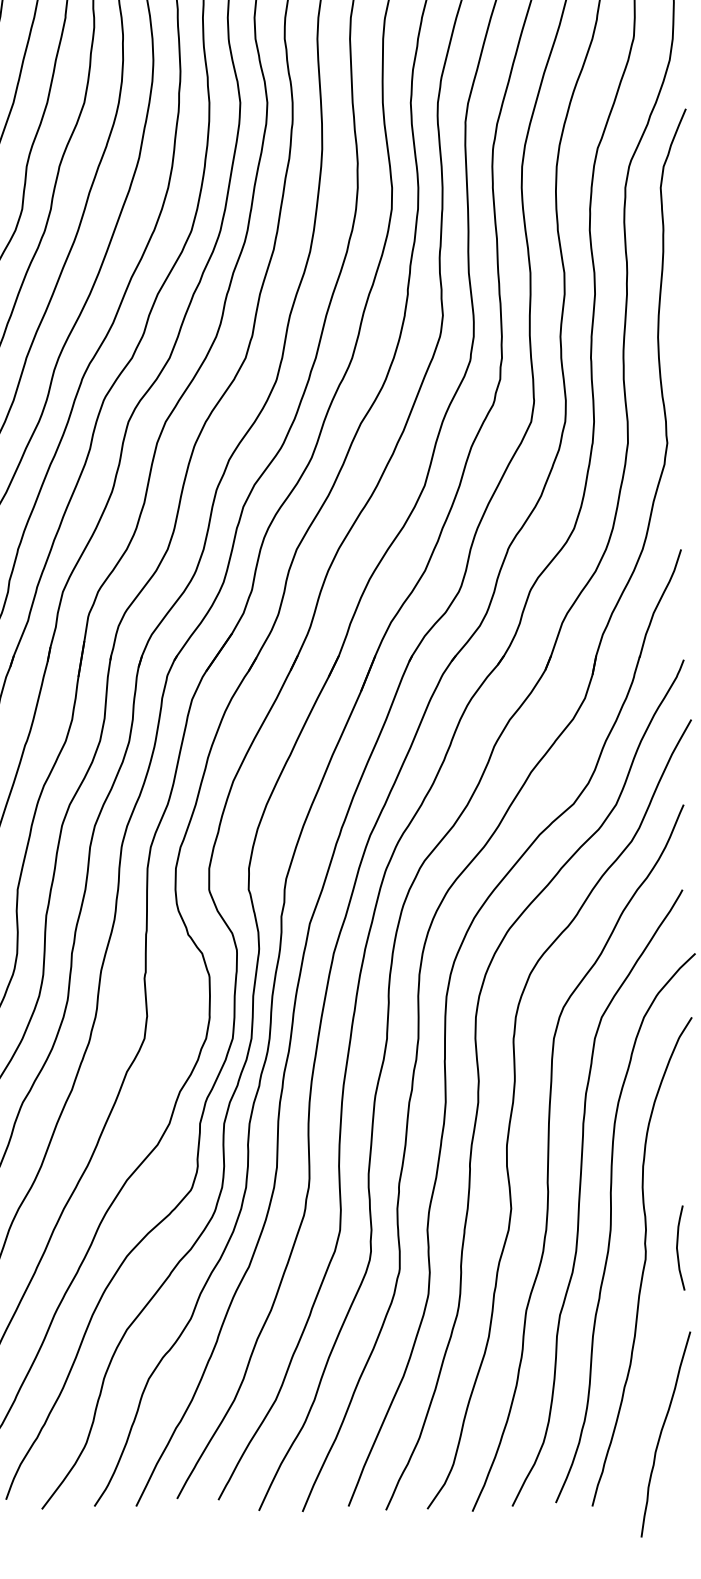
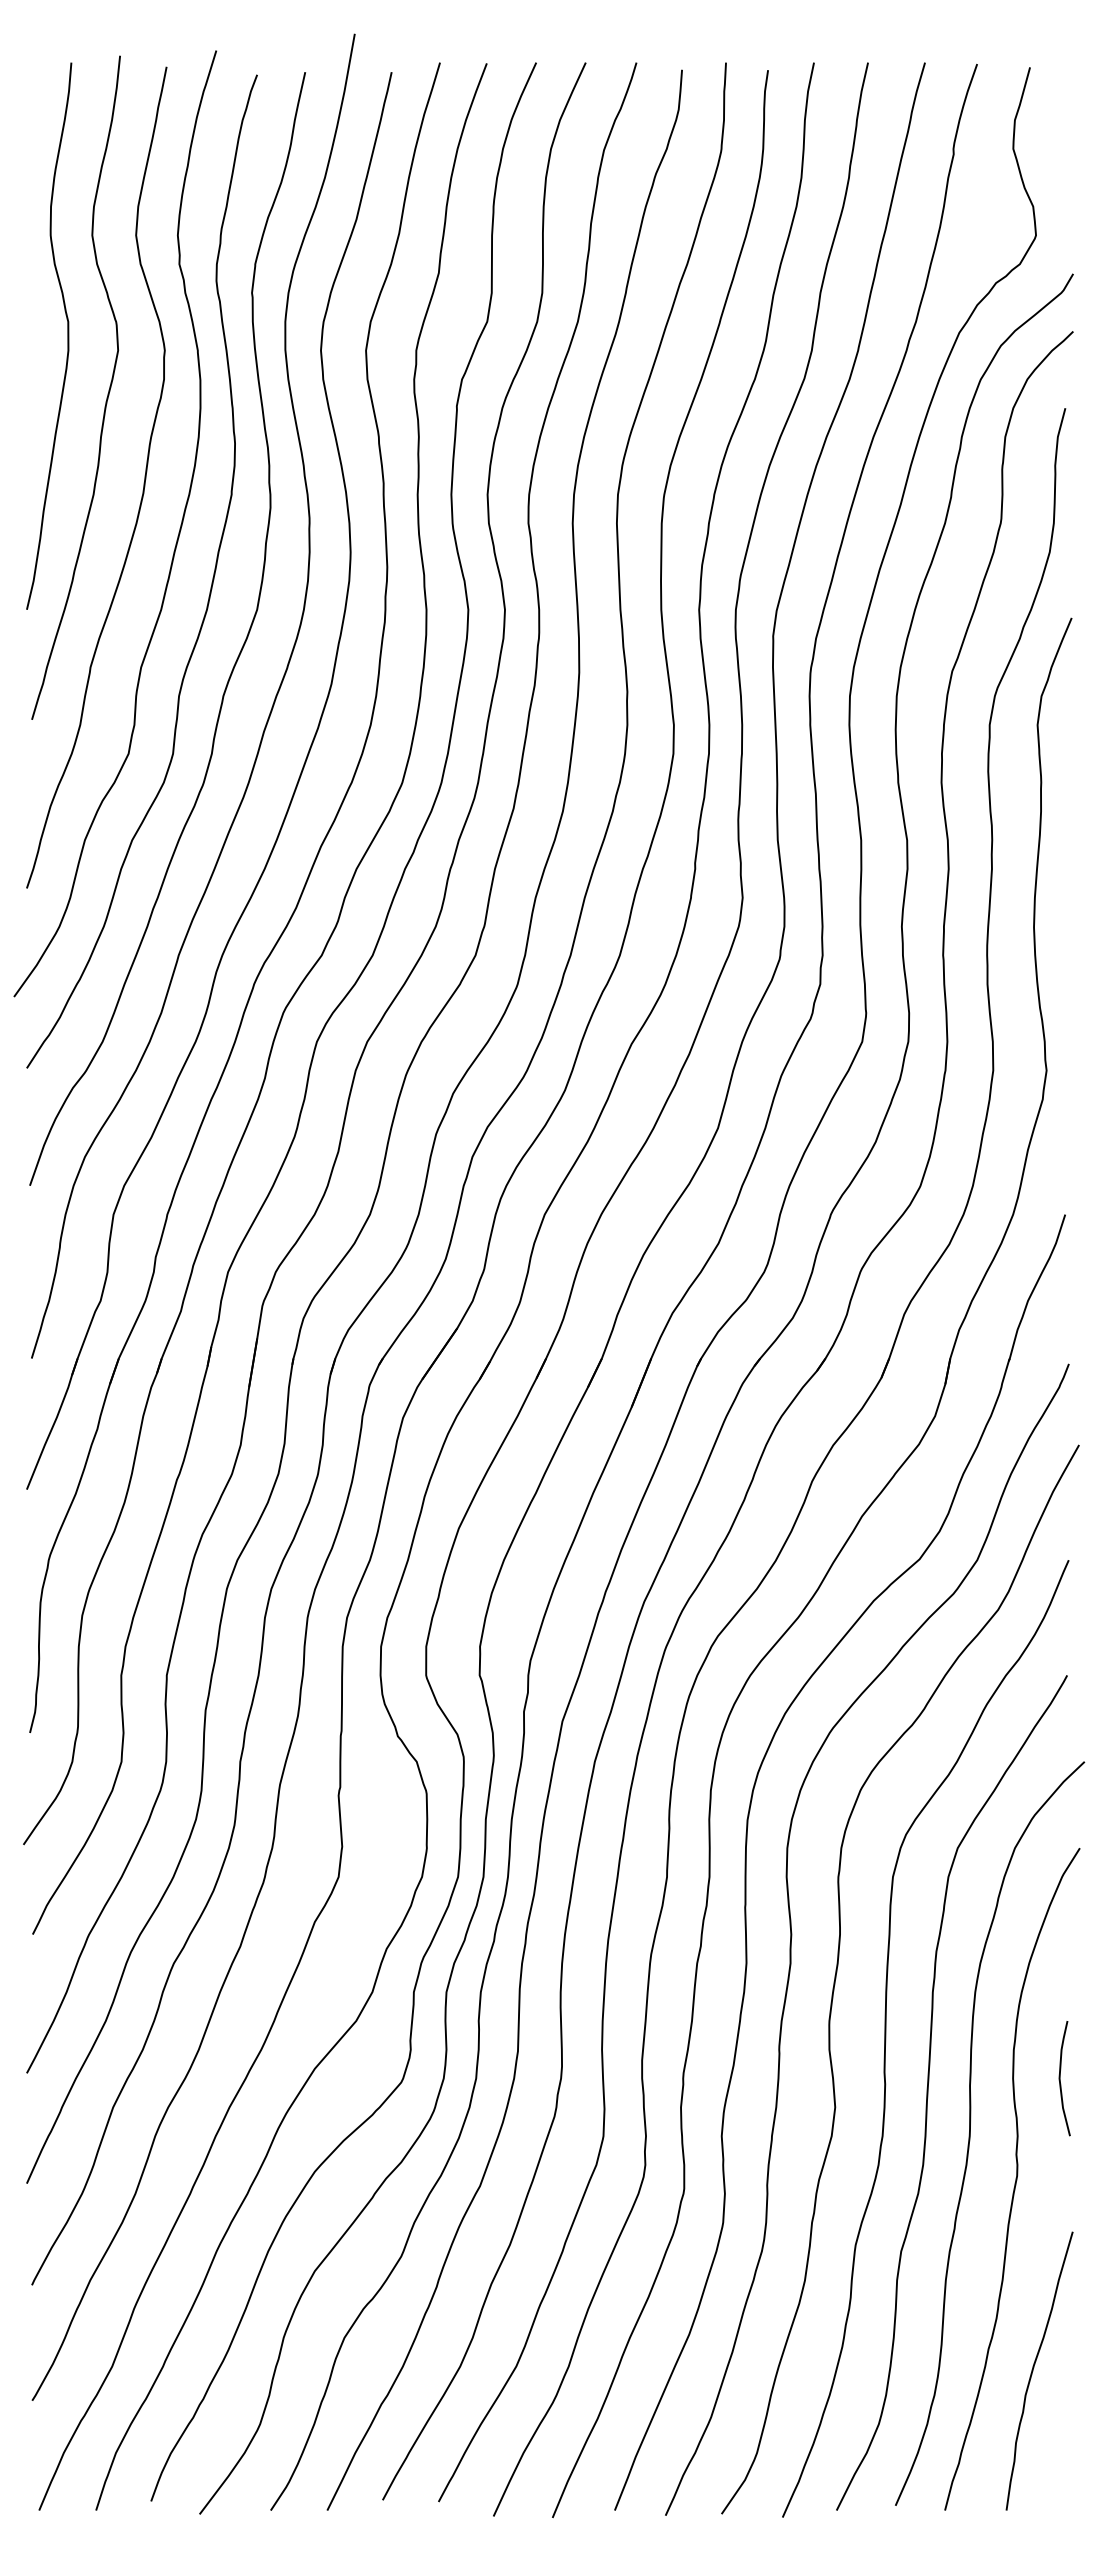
curve: (677, 1247) -> (1060, 2078), moved
curve: (662, 1431) -> (1034, 2367), moved

